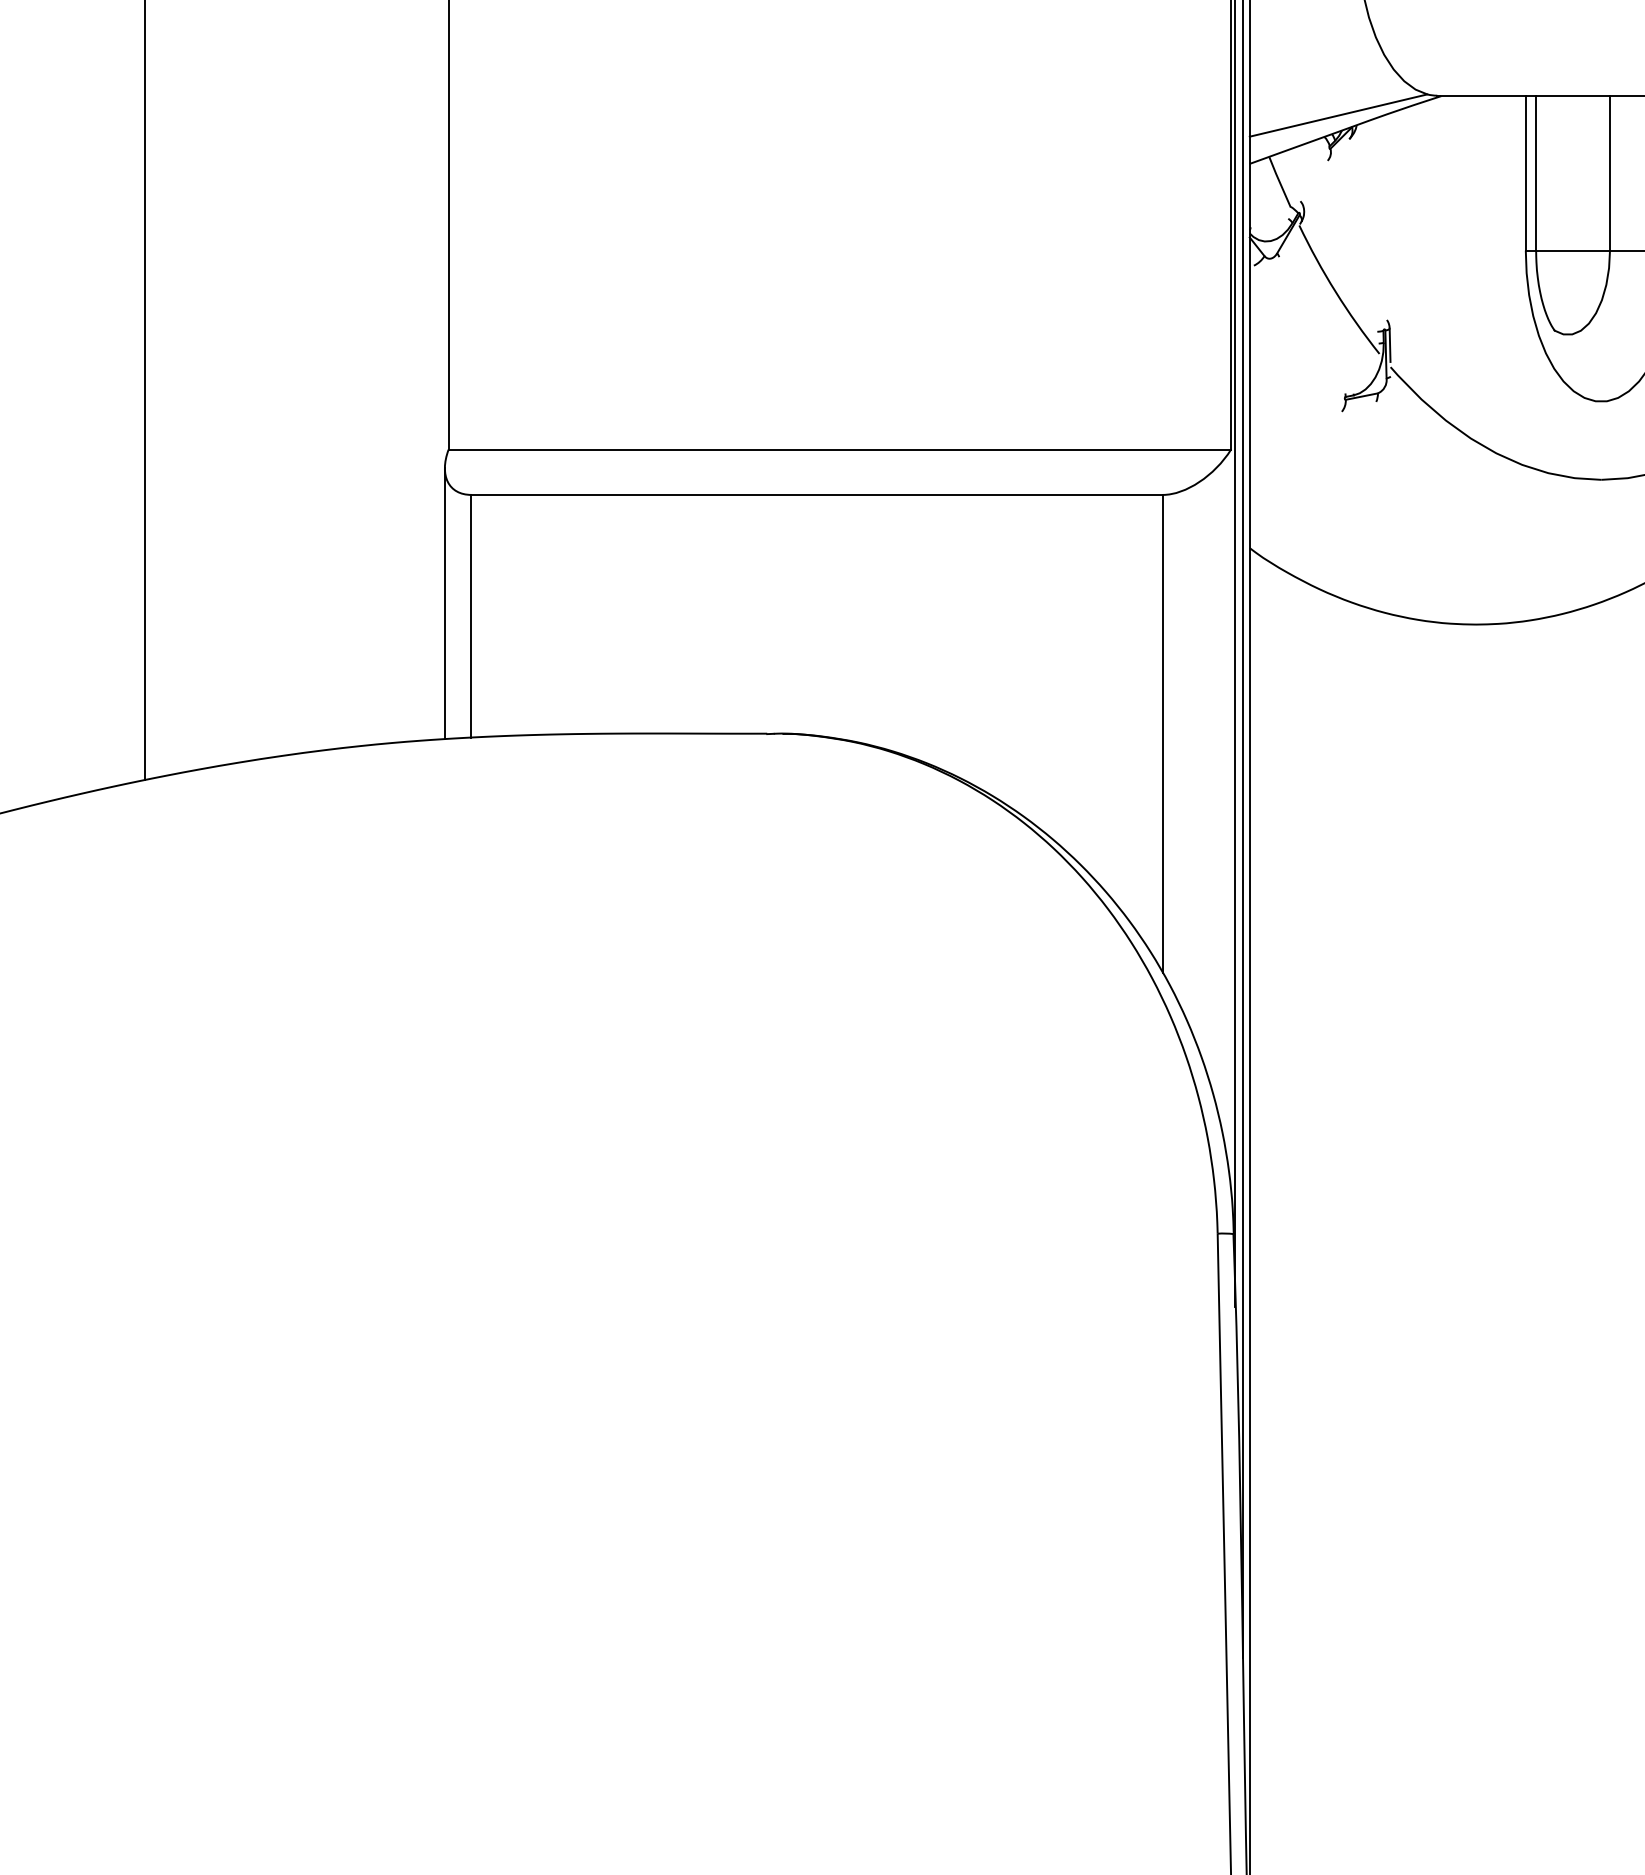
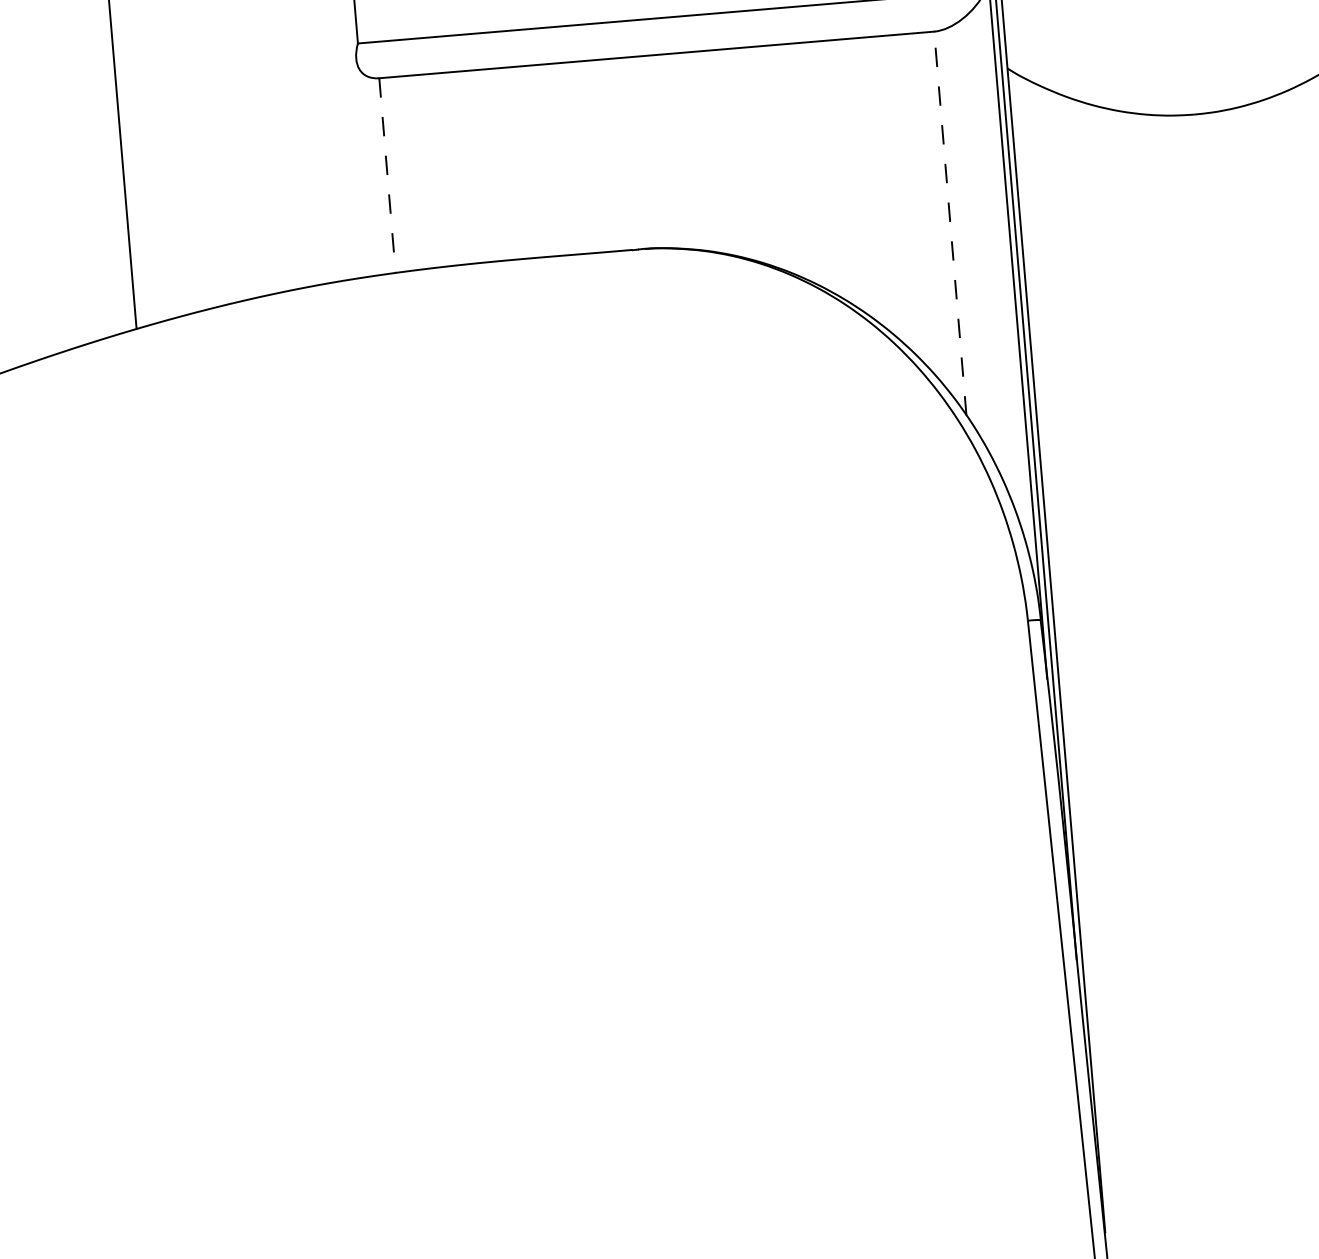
line: (444, 603) -> (365, 167), removed
line: (471, 616) -> (387, 175), solid -> dashed
line: (1162, 733) -> (949, 223), solid -> dashed

